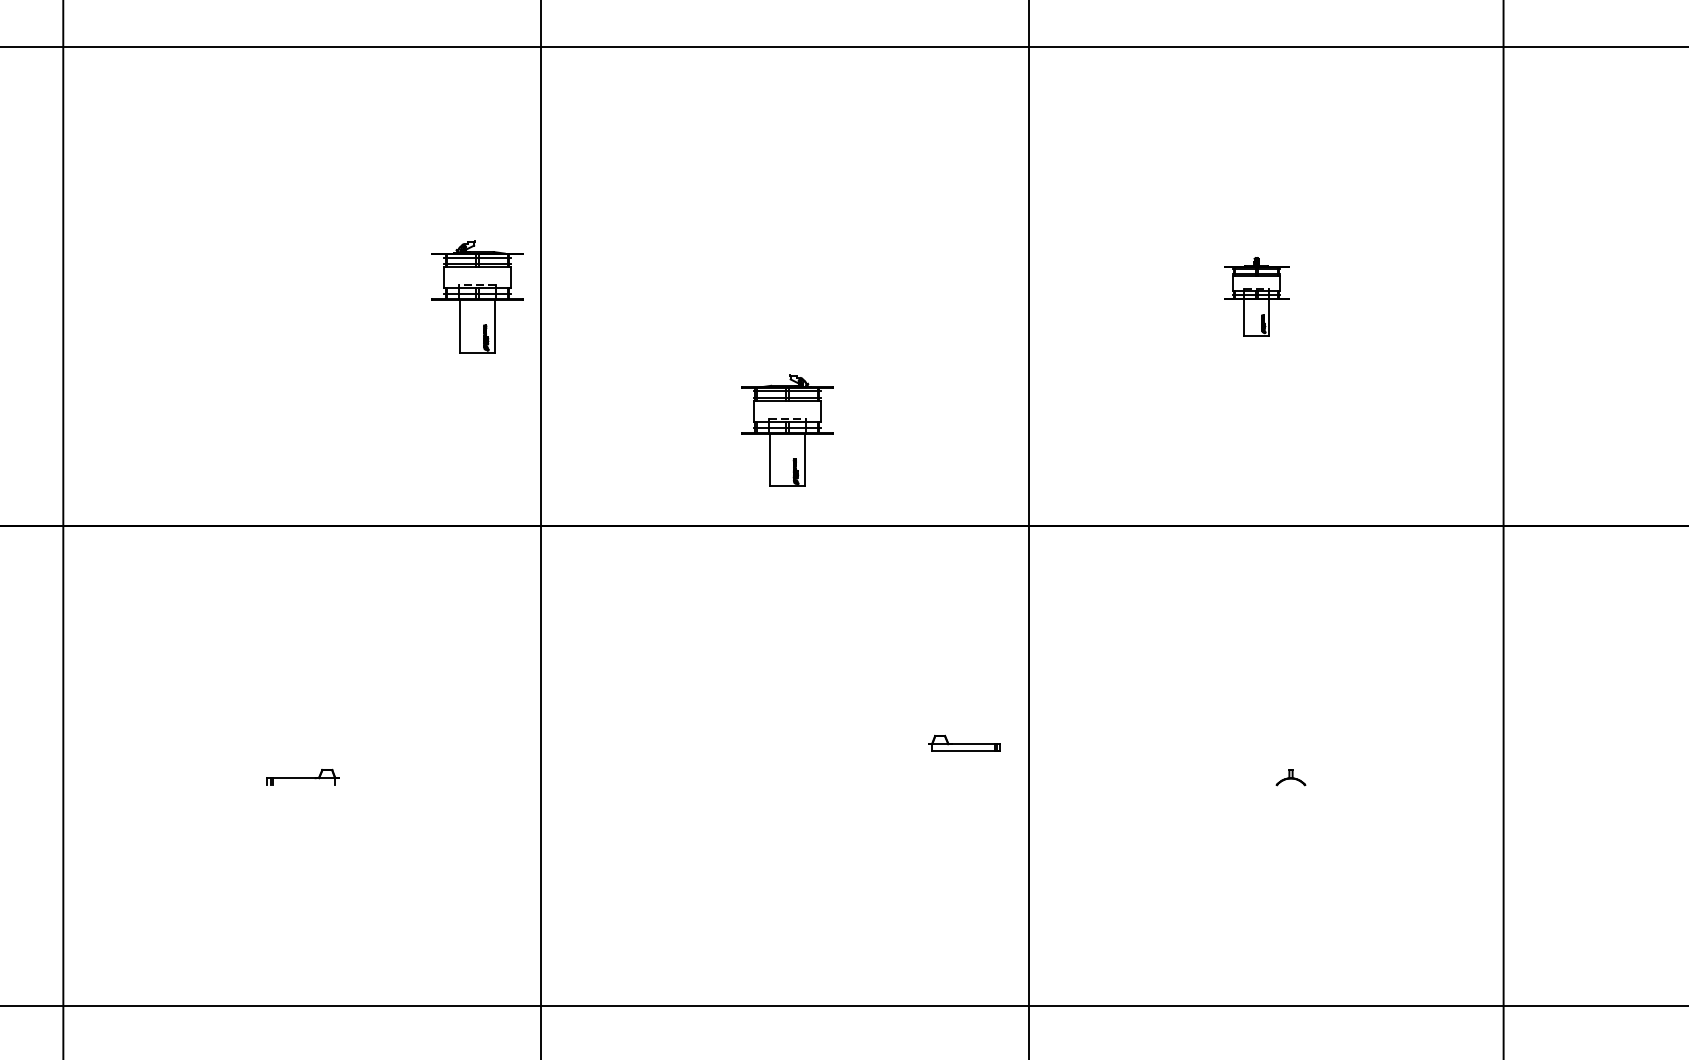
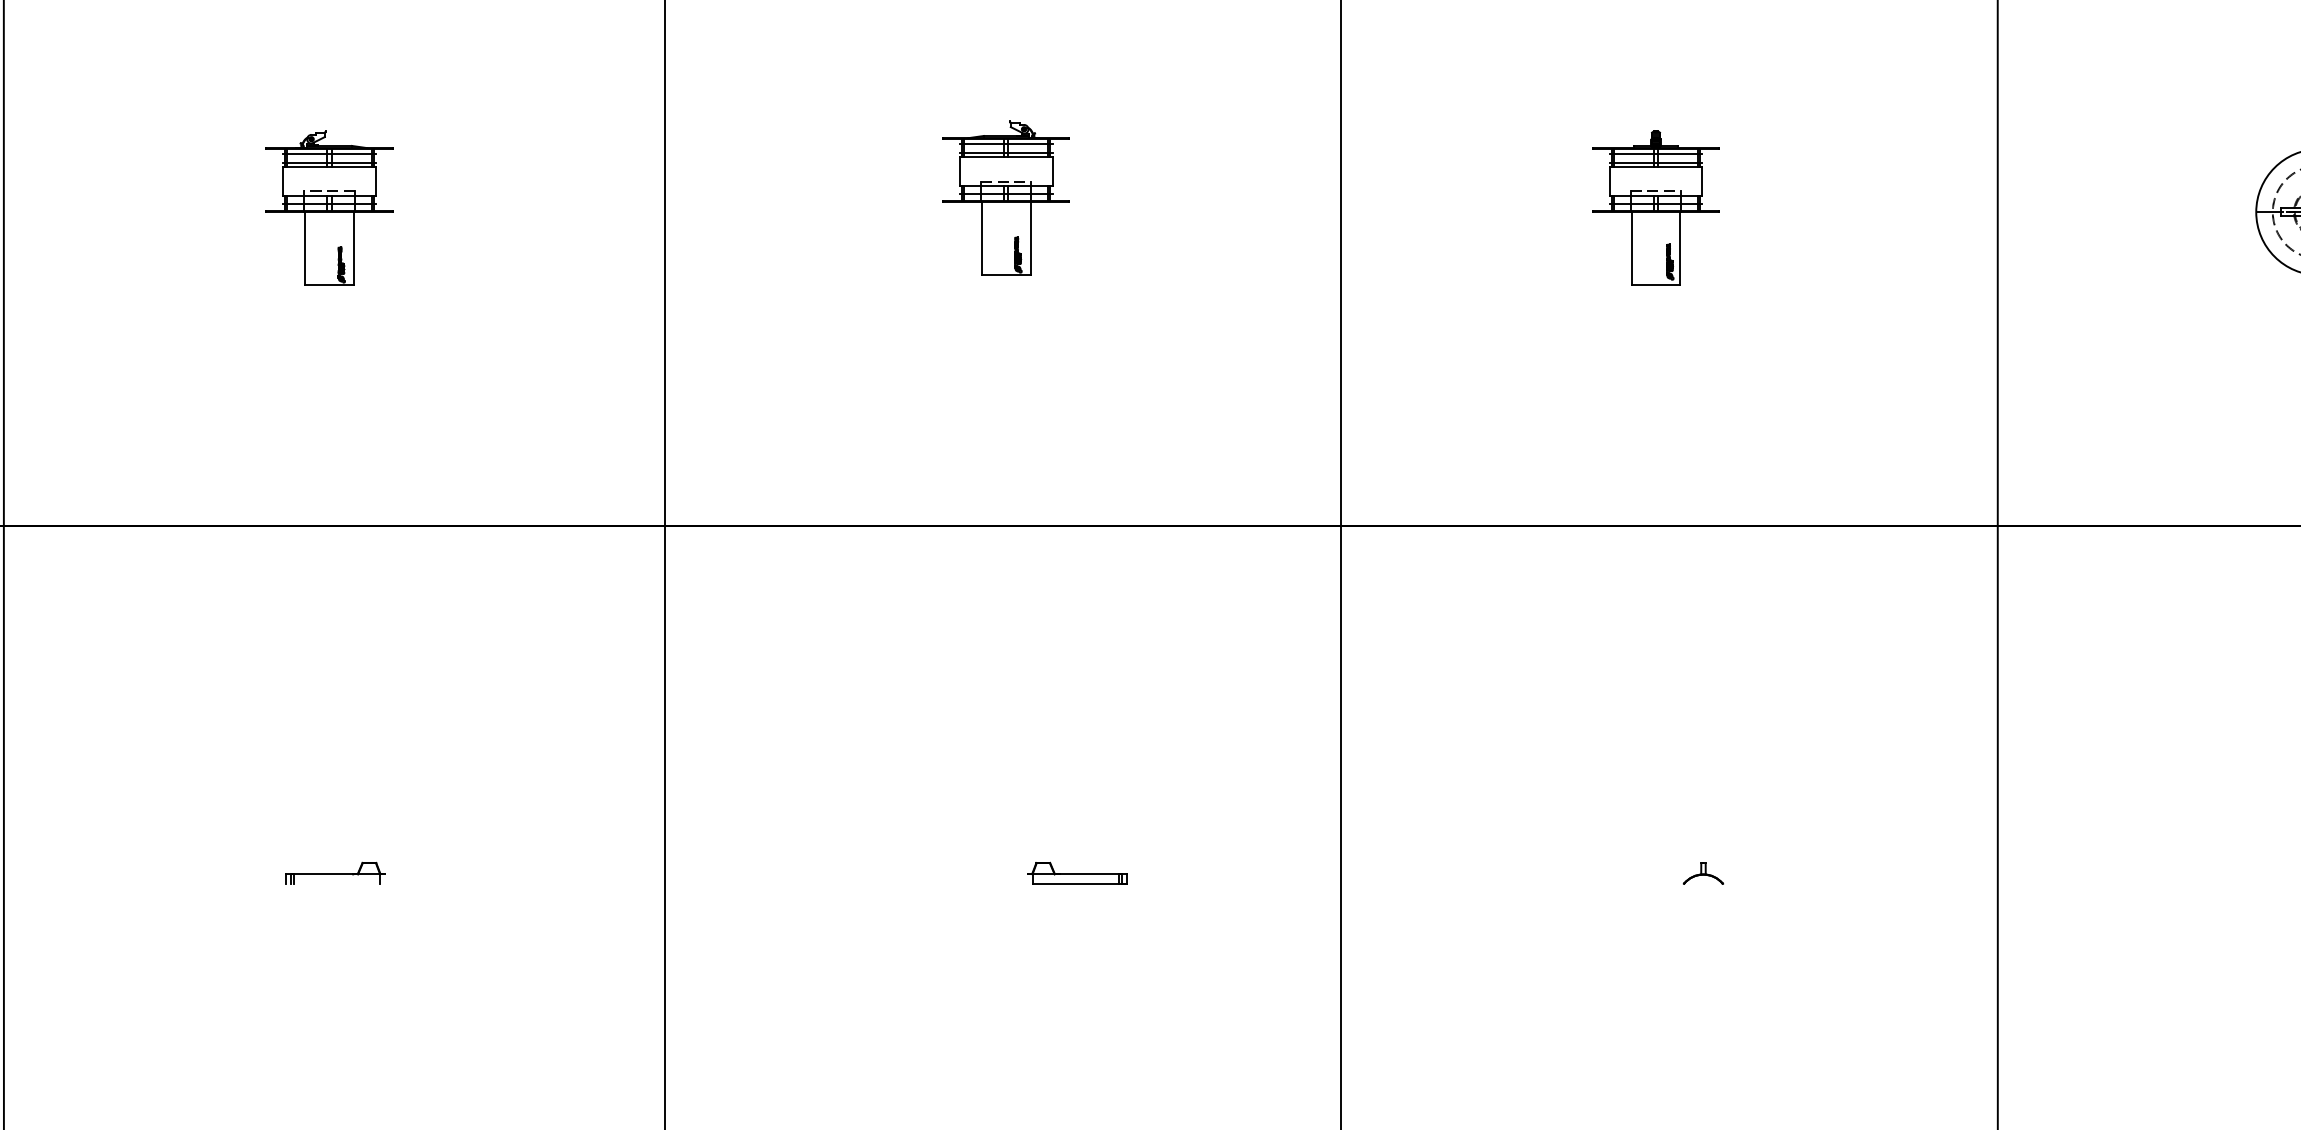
part: (477, 296) -> (329, 207), moved
part: (1256, 296) -> (1655, 207), size x1.43
part: (787, 430) -> (1006, 197), moved
part: (964, 742) -> (1077, 872), moved

